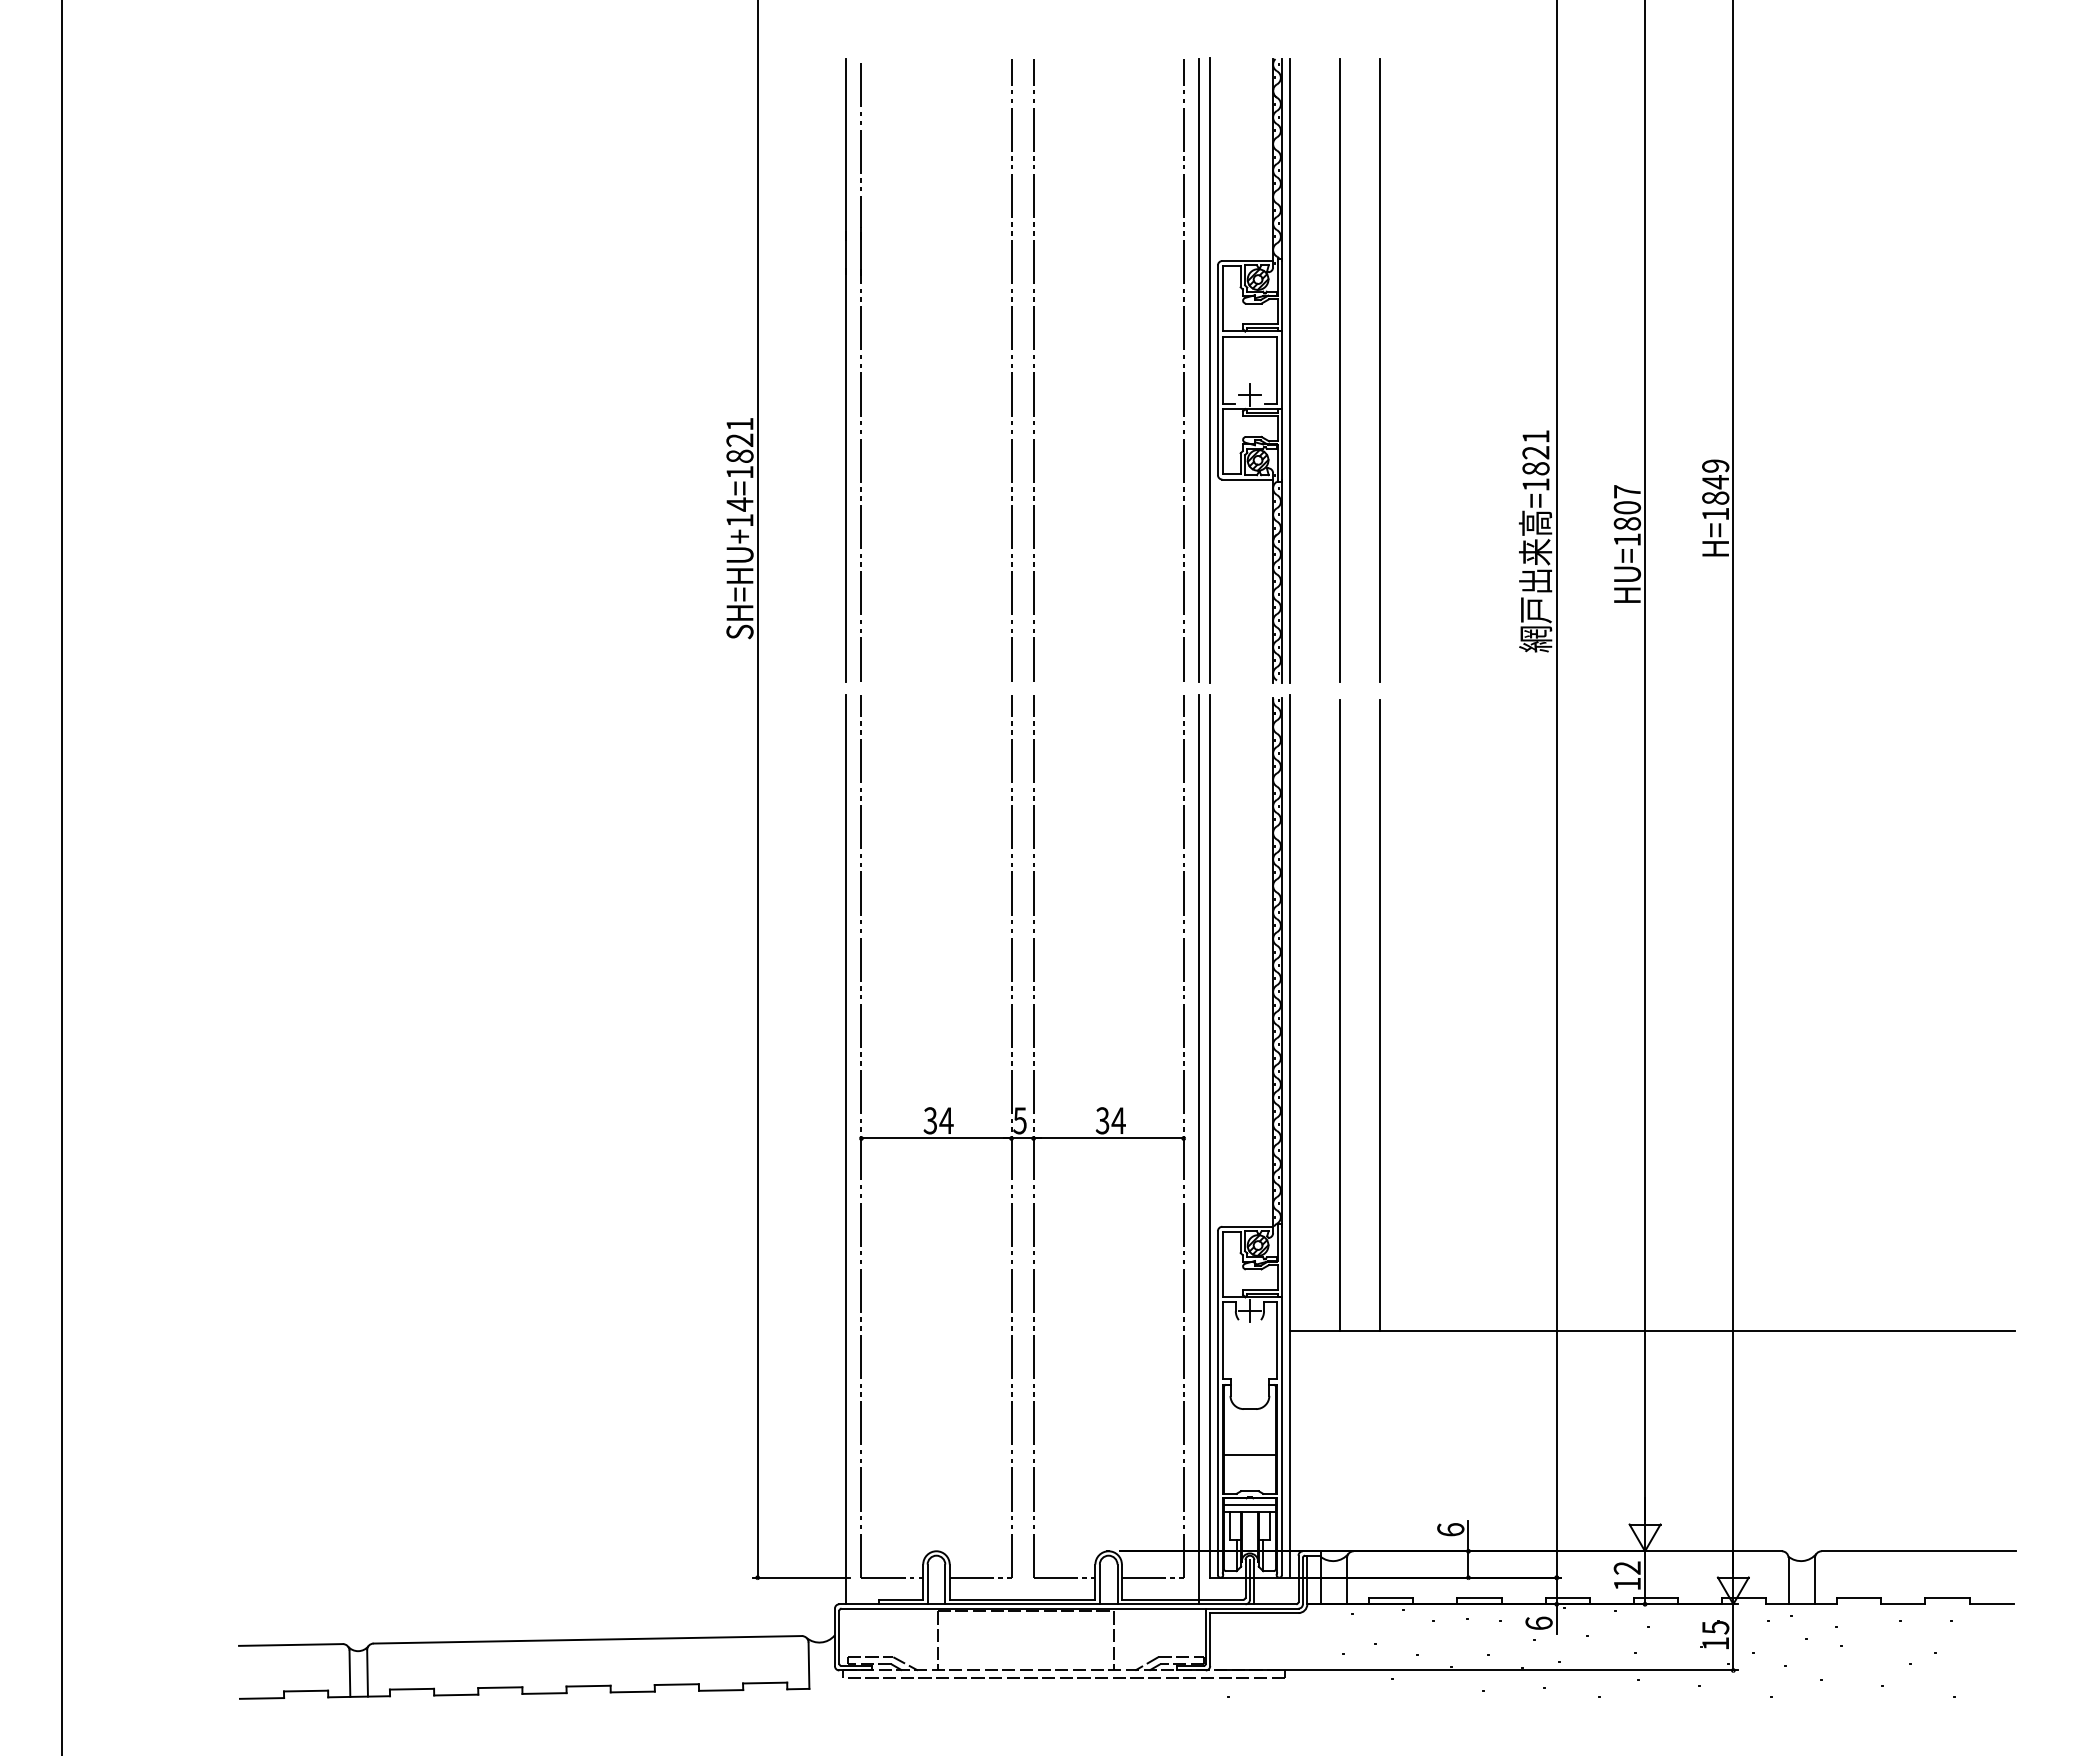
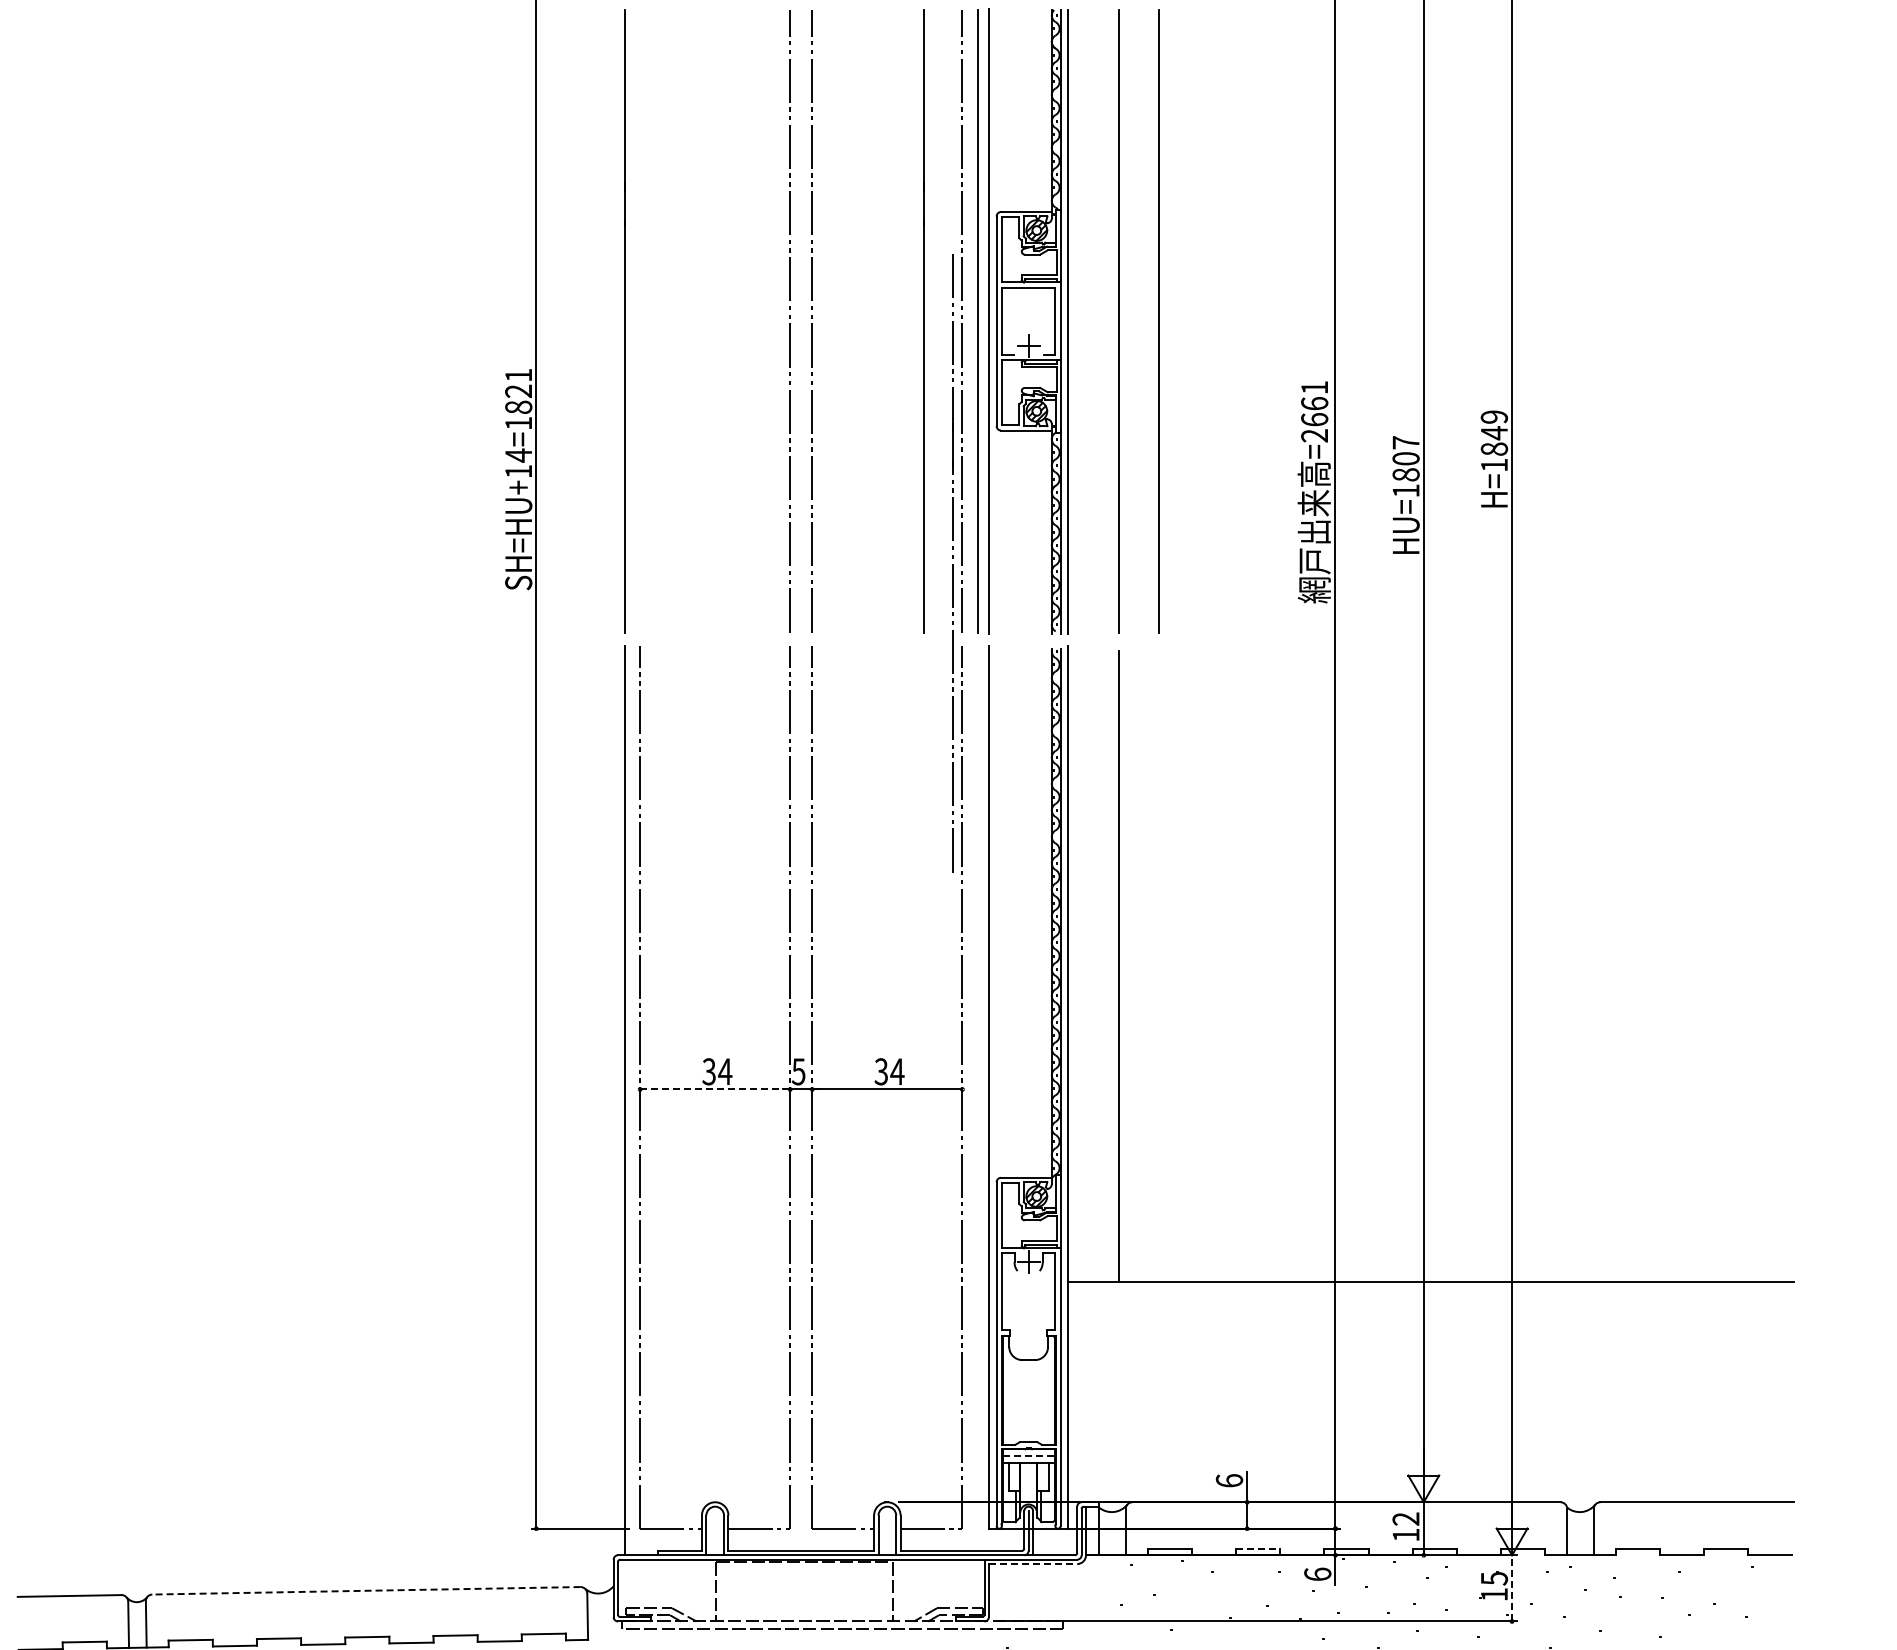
line: (1144, 370) -> (923, 321), added
line: (860, 372) -> (952, 563), moved
text: (1535, 468) -> (1314, 419), =1821 -> =2661
line: (1380, 1015) -> (1159, 966), removed
line: (936, 1138) -> (715, 1089), solid -> dashed
line: (1199, 1149) -> (978, 1100), removed
line: (1249, 1455) -> (1028, 1406), removed
line: (1250, 1504) -> (1029, 1455), solid -> dashed
line: (1480, 1597) -> (1259, 1548), solid -> dashed
line: (1254, 1613) -> (1033, 1564), solid -> dashed
line: (1733, 1636) -> (1512, 1587), solid -> dashed
line: (587, 1639) -> (366, 1590), solid -> dashed

